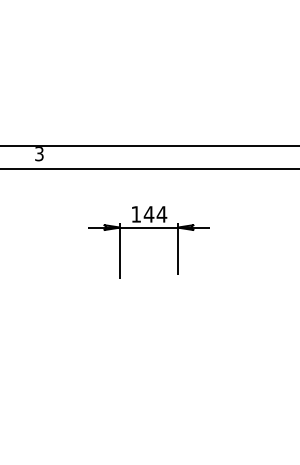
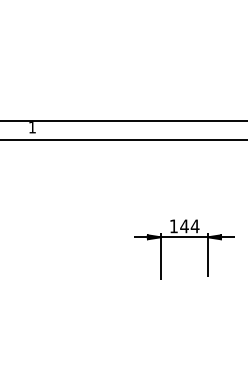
text: (39, 154) -> (32, 127), 3 -> 1
part: (148, 228) -> (184, 238), moved

